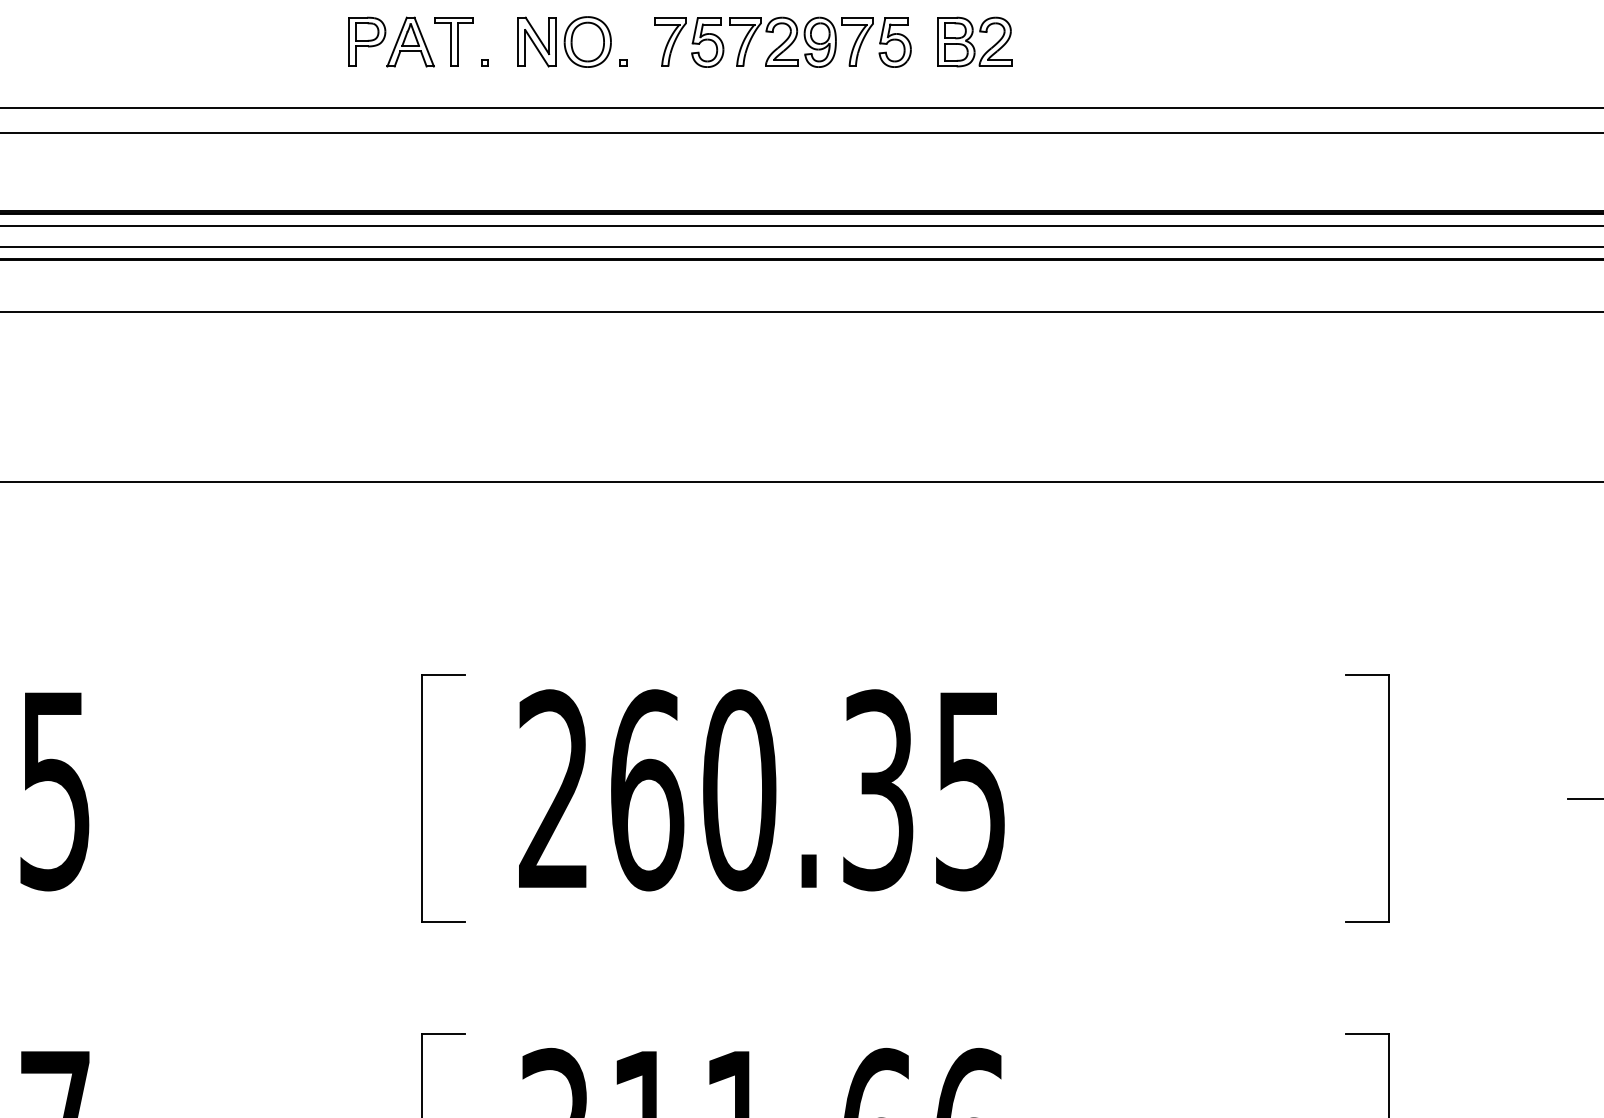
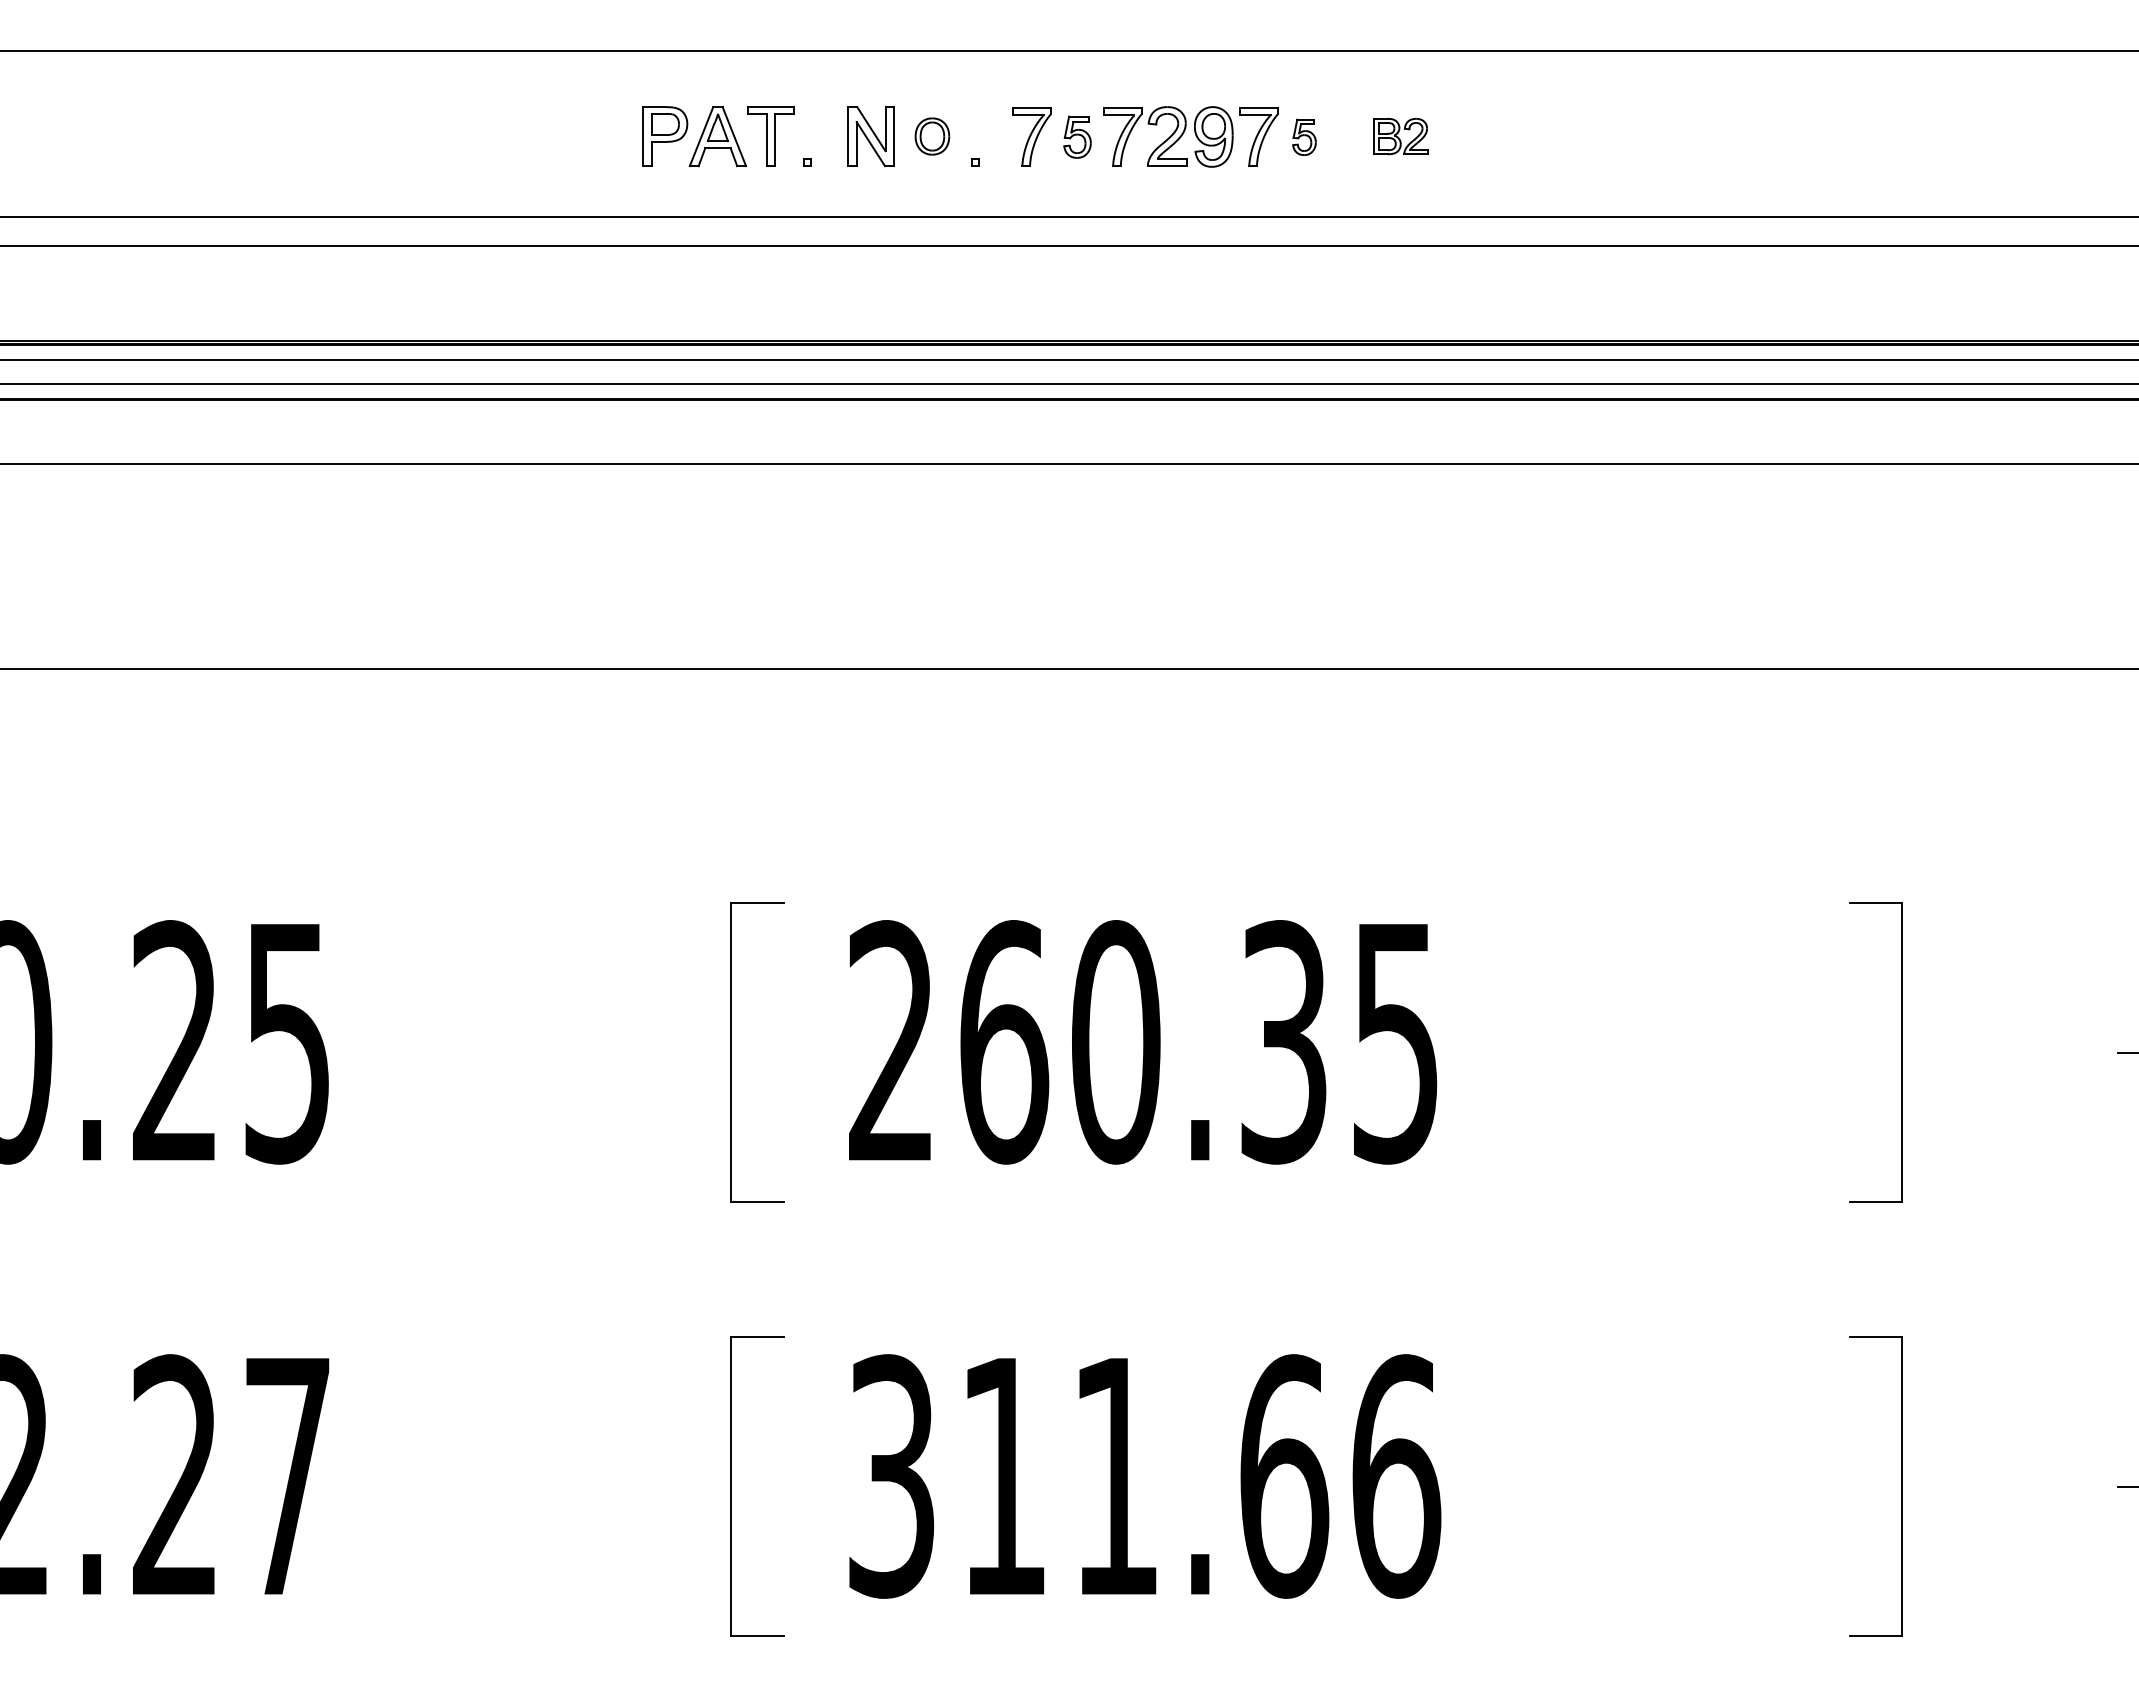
part: (587, 42) -> (932, 136), size x0.6
part: (707, 42) -> (1077, 136), size x0.7
part: (895, 42) -> (1304, 137), size x0.6
part: (974, 42) -> (1400, 136), size x0.6

